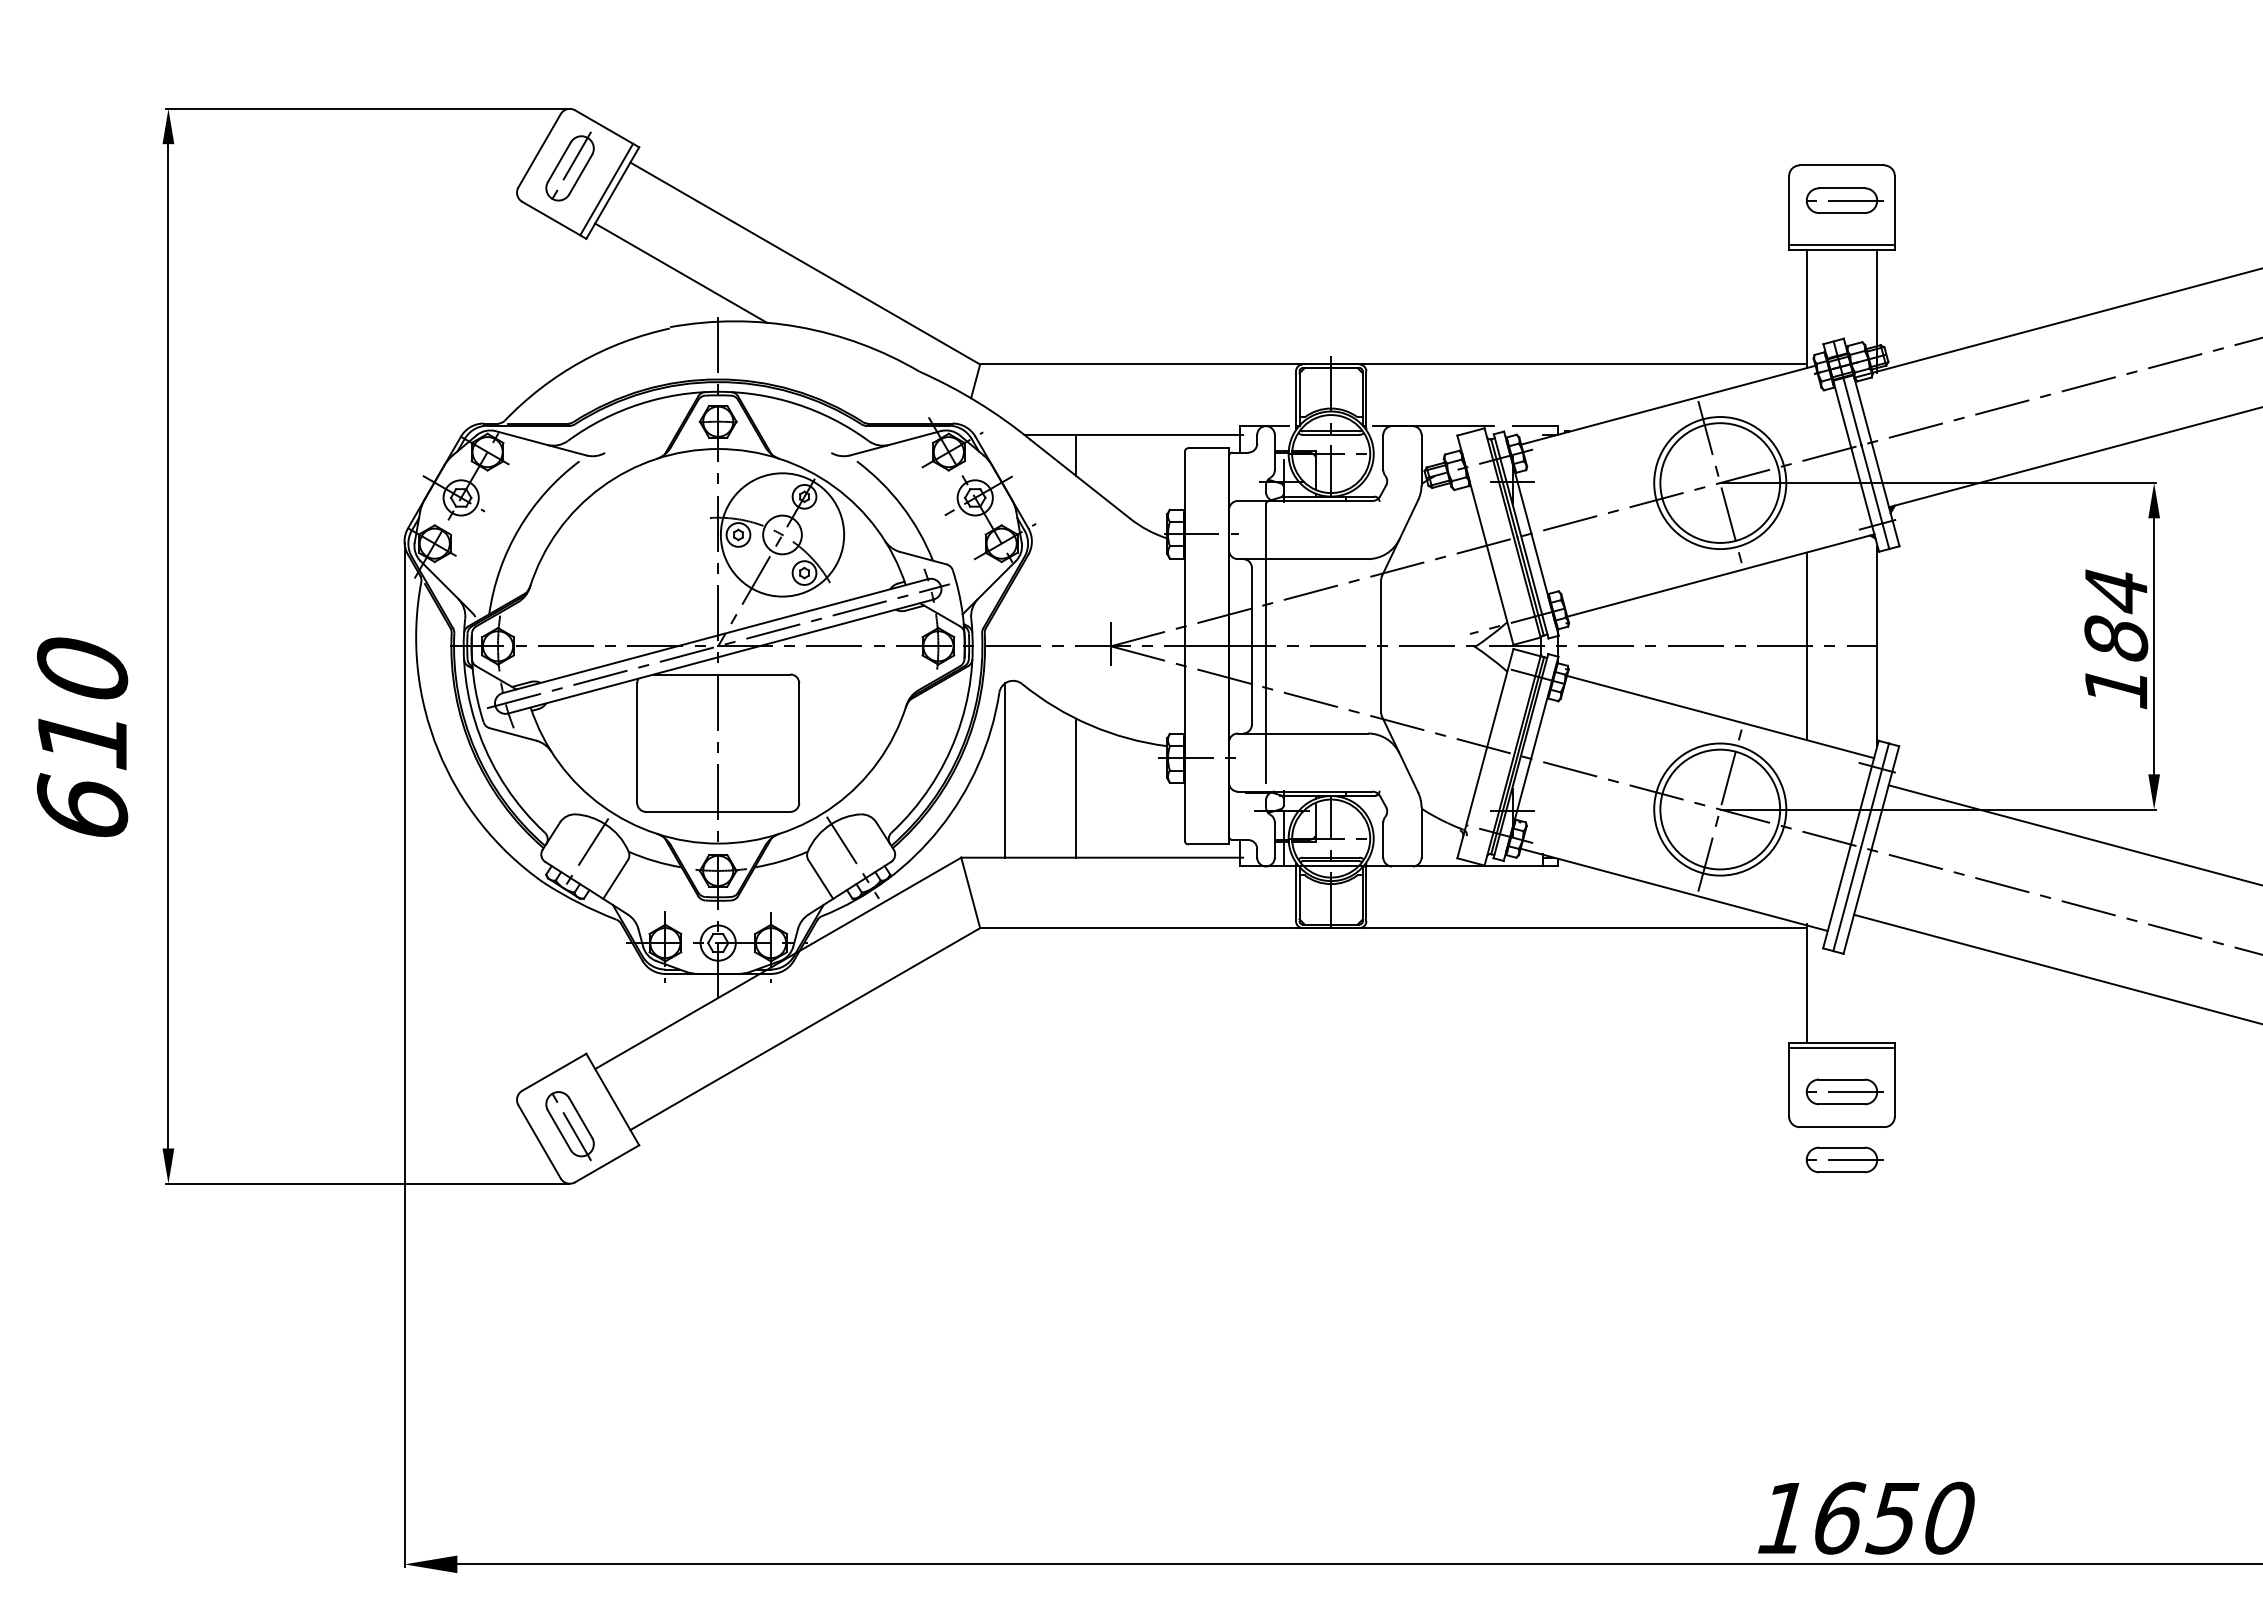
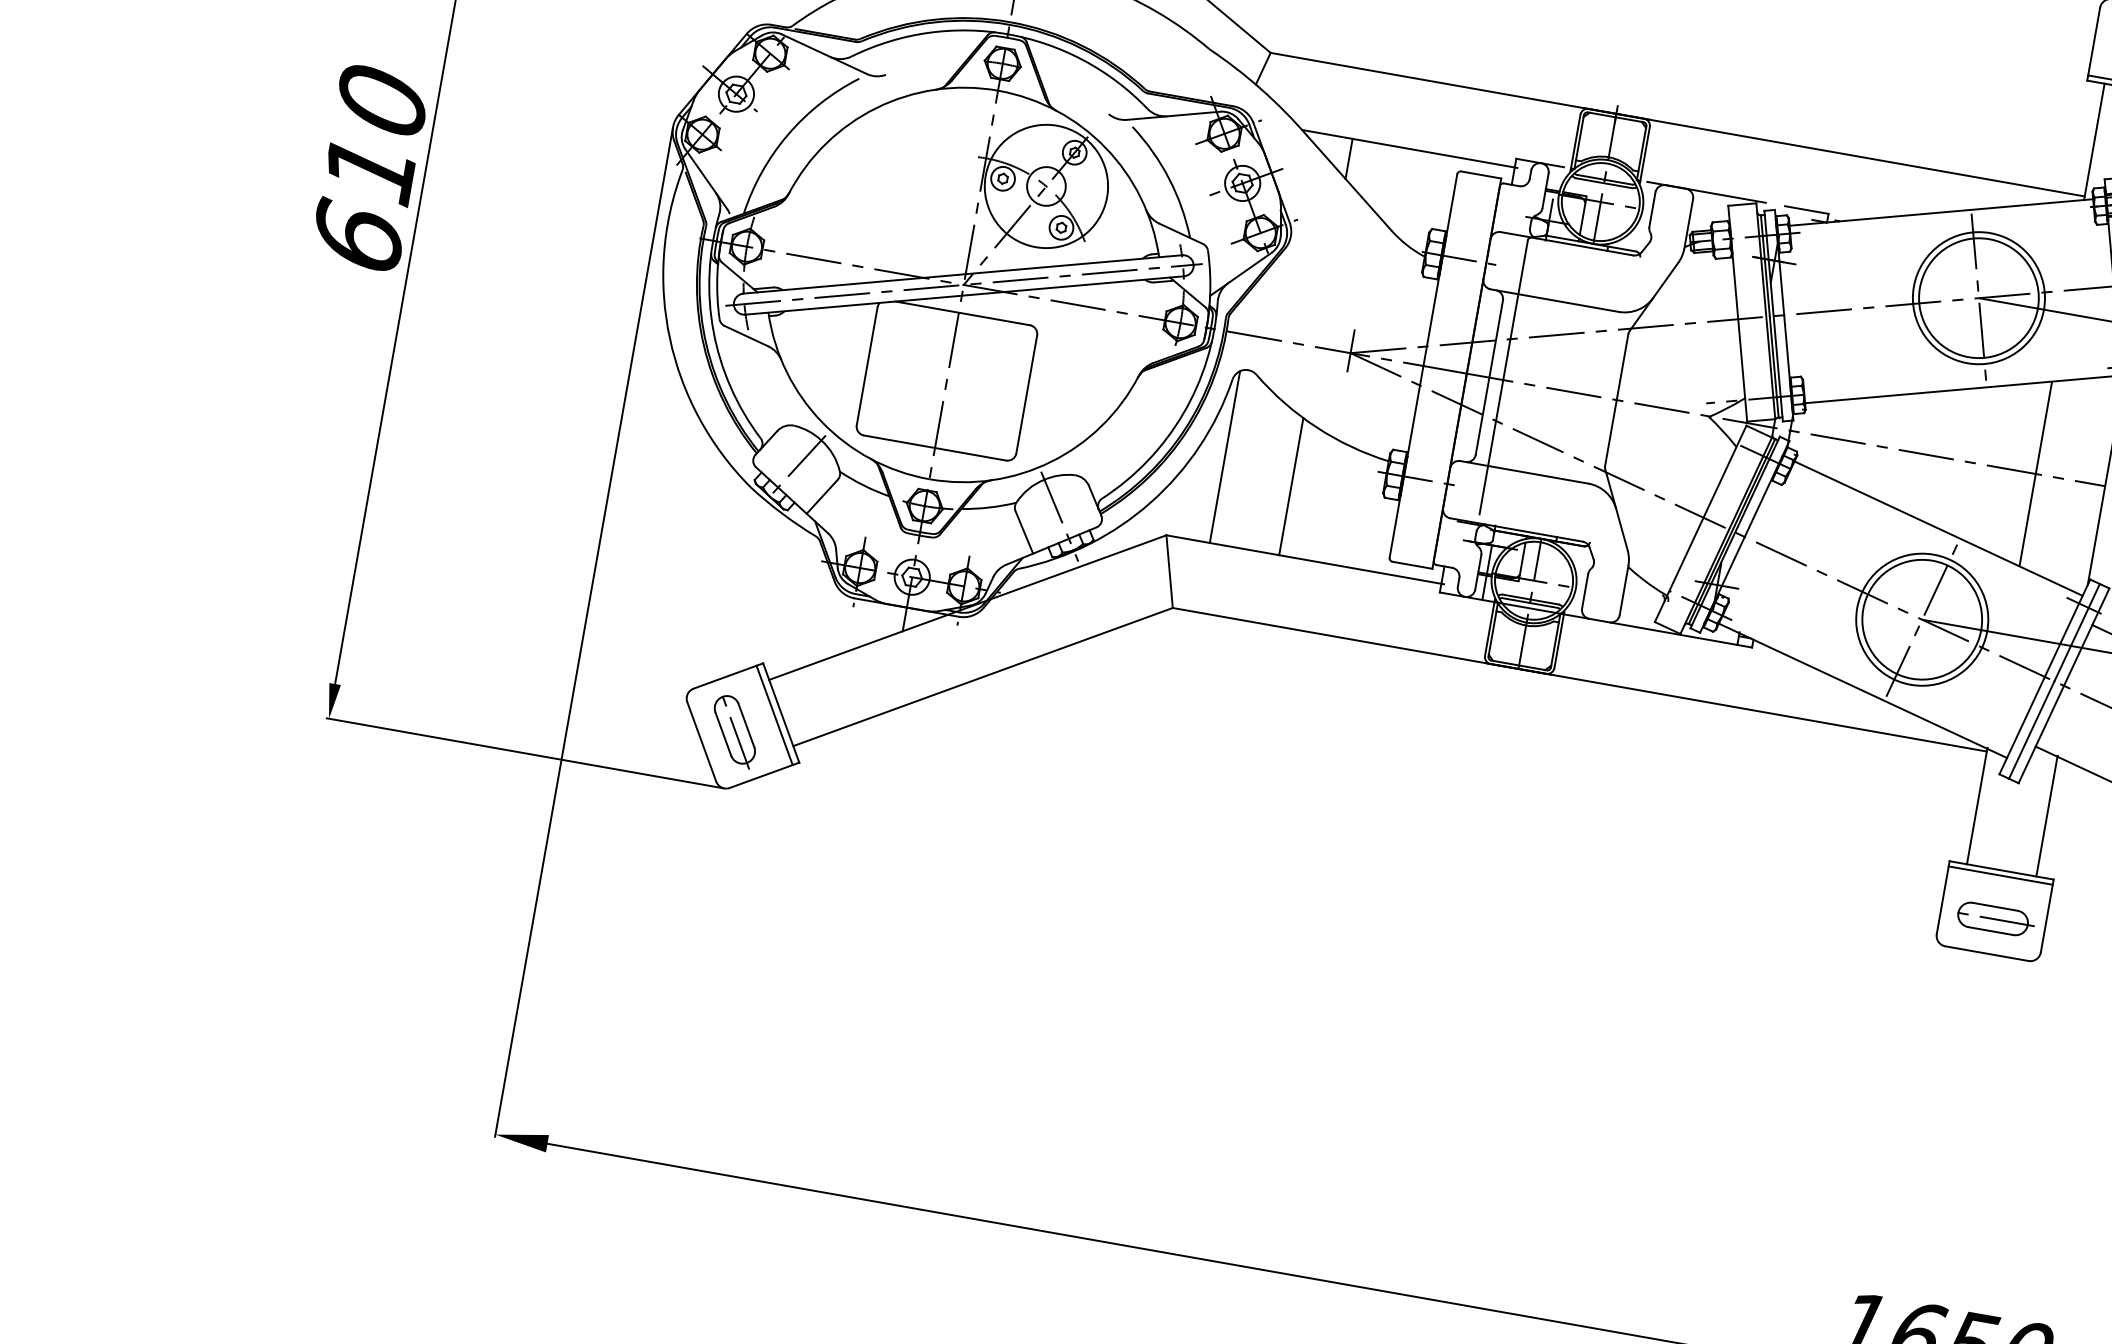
text: (82, 736) -> (370, 167), moved
line: (1877, 981) -> (2047, 816), added
line: (606, 1102) -> (774, 714), added
part: (1844, 1159) -> (1983, 985), removed

